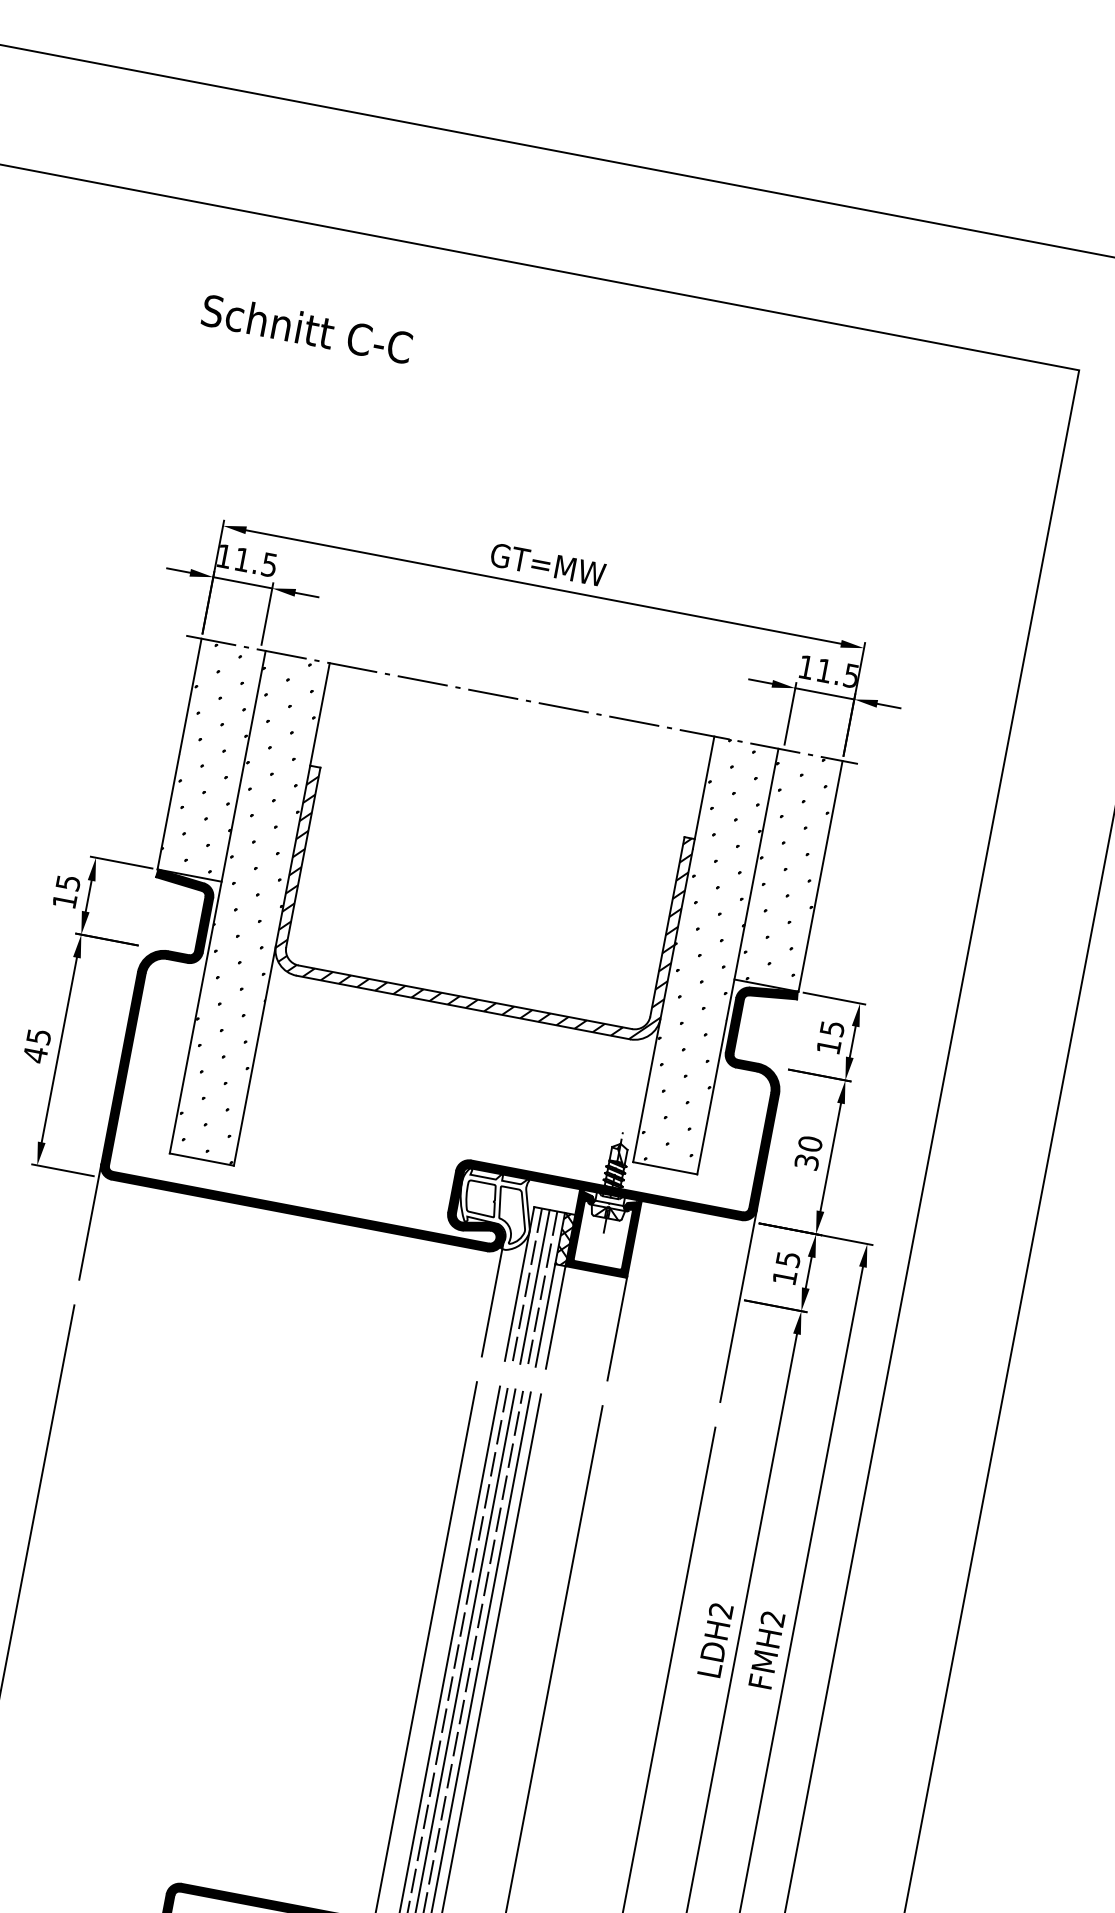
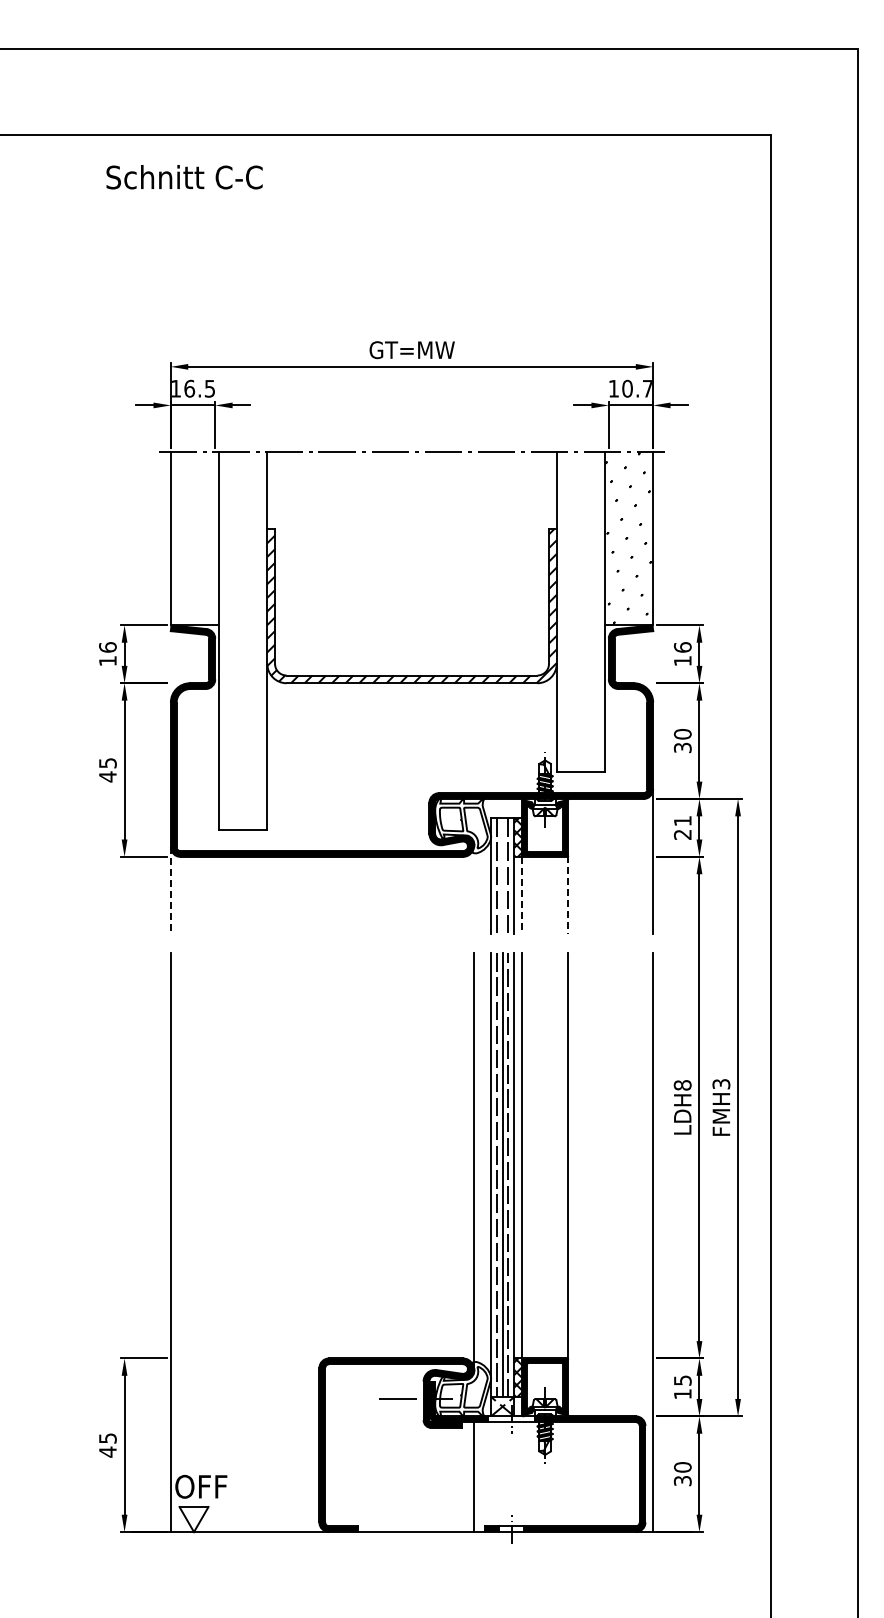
text: (306, 329) -> (184, 177), moved
text: (242, 559) -> (189, 388), 11.5 -> 16.5
text: (836, 672) -> (636, 388), 11.5 -> 10.7
hatch: (211, 757) -> (194, 536), removed
text: (67, 882) -> (107, 647), 15 -> 16
hatch: (250, 907) -> (243, 640), removed
hatch: (705, 954) -> (580, 611), removed
text: (831, 1028) -> (682, 647), 15 -> 16
line: (89, 1223) -> (170, 891), solid -> dashed
text: (786, 1267) -> (682, 827), 15 -> 21
line: (534, 1287) -> (502, 876), removed
line: (492, 1298) -> (473, 890), removed
line: (555, 1317) -> (521, 895), solid -> dashed
line: (617, 1329) -> (568, 895), solid -> dashed
text: (720, 1610) -> (682, 1085), LDH2 -> LDH8
text: (772, 1619) -> (721, 1084), FMH2 -> FMH3

